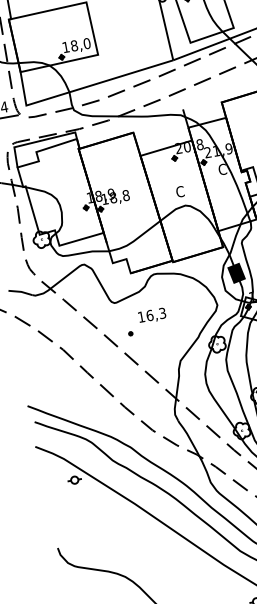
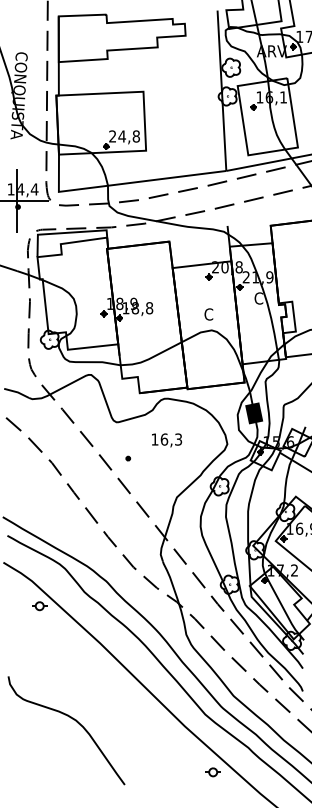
text: (76, 45) -> (124, 136), 18,0 -> 24,8
text: (152, 315) -> (167, 440), moved

